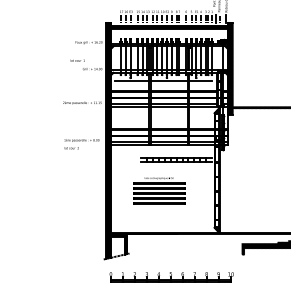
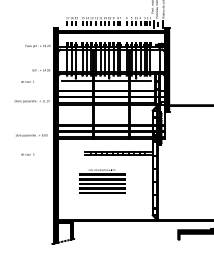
text: (77, 60) -> (27, 81), moved
text: (71, 148) -> (27, 154), moved

